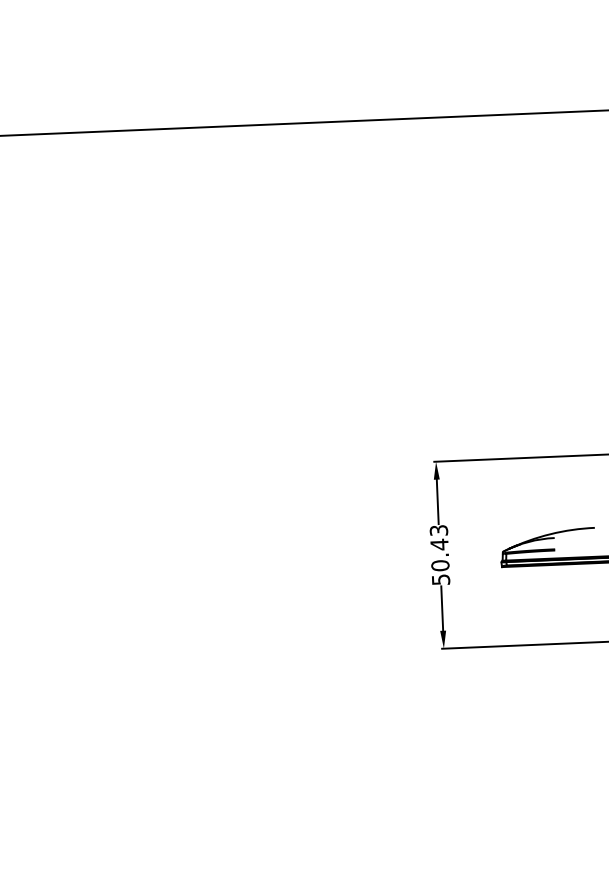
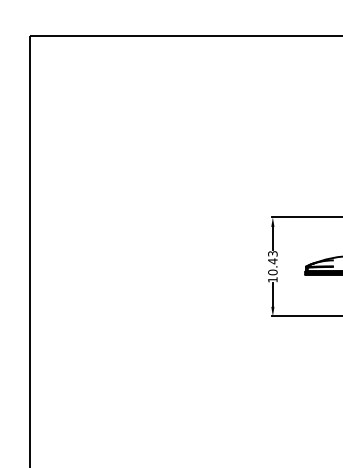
text: (440, 579) -> (272, 279), 50.43 -> 10.43

